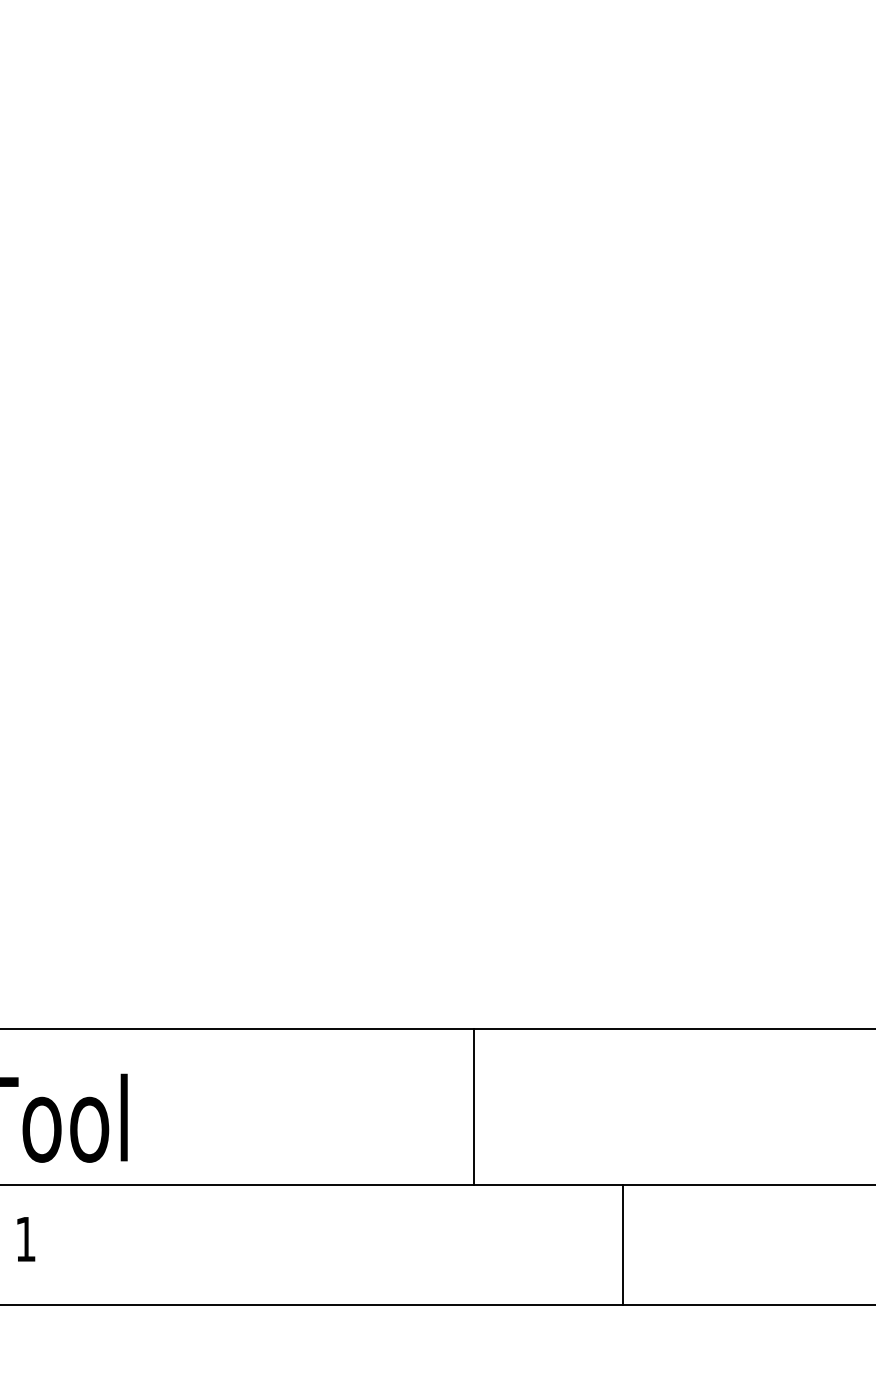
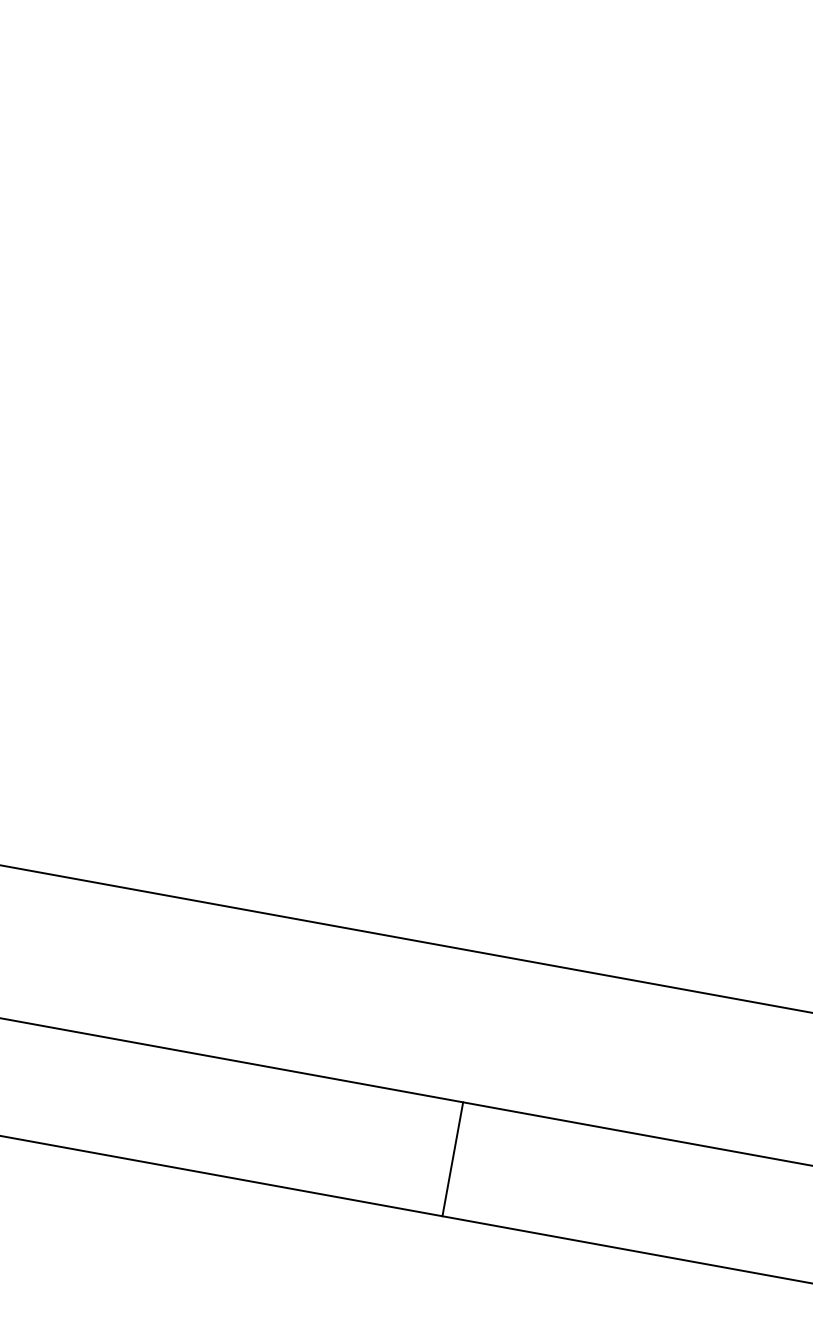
line: (473, 1107) -> (296, 995), removed
line: (622, 1245) -> (452, 1159), moved

